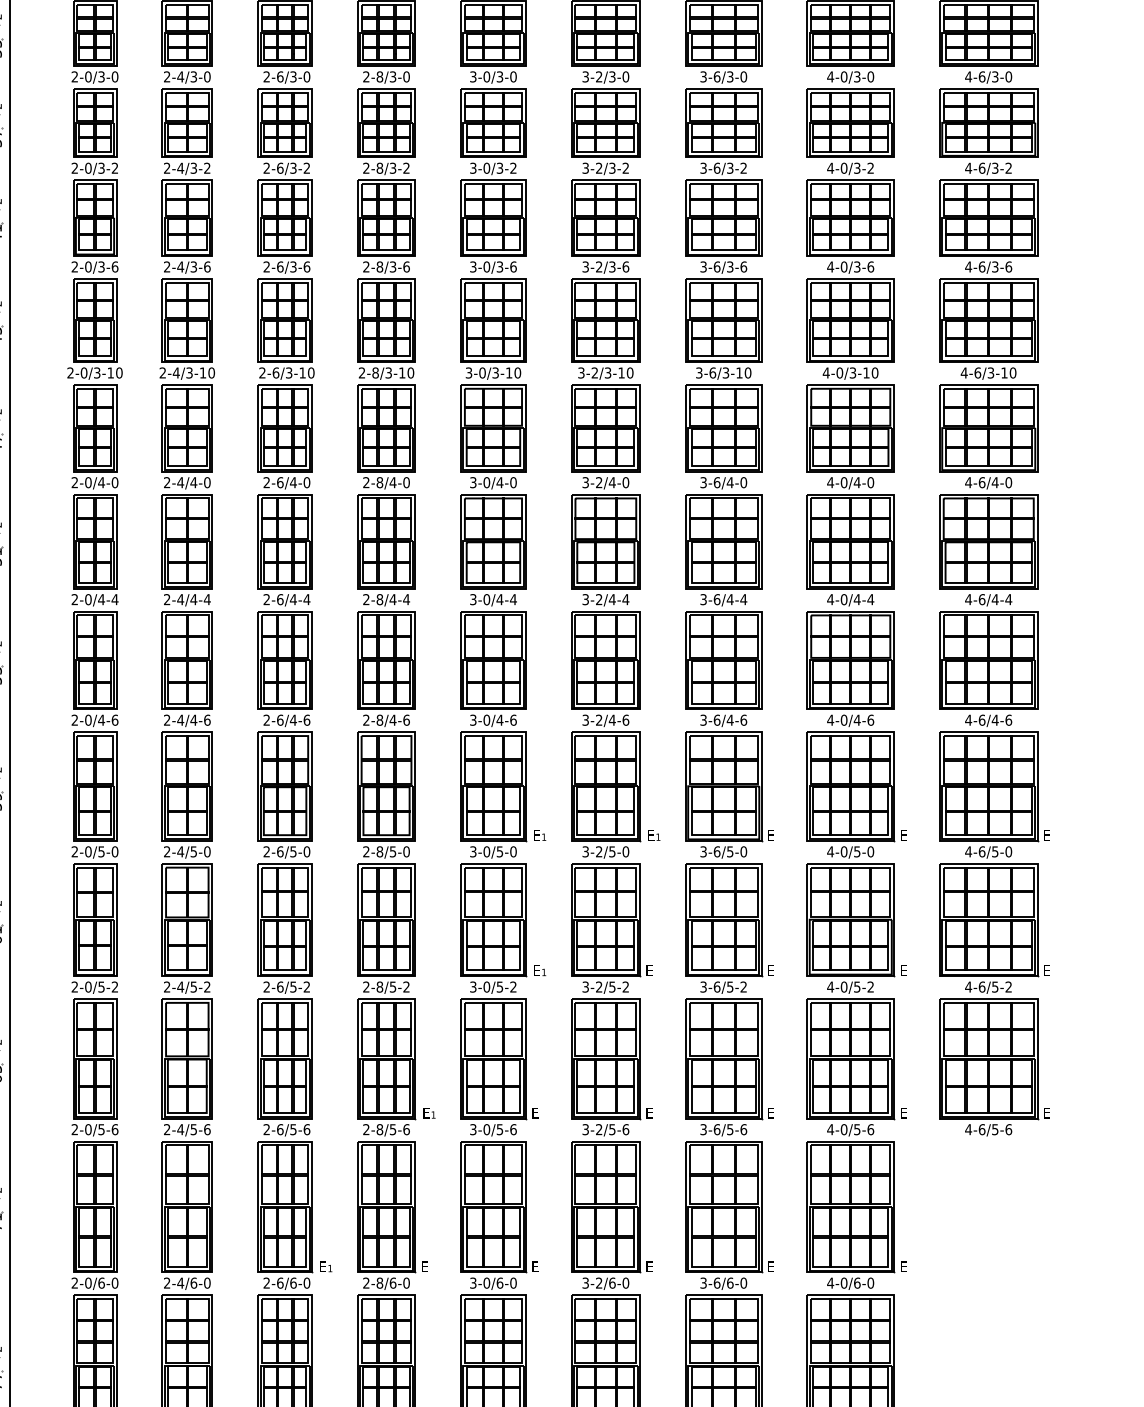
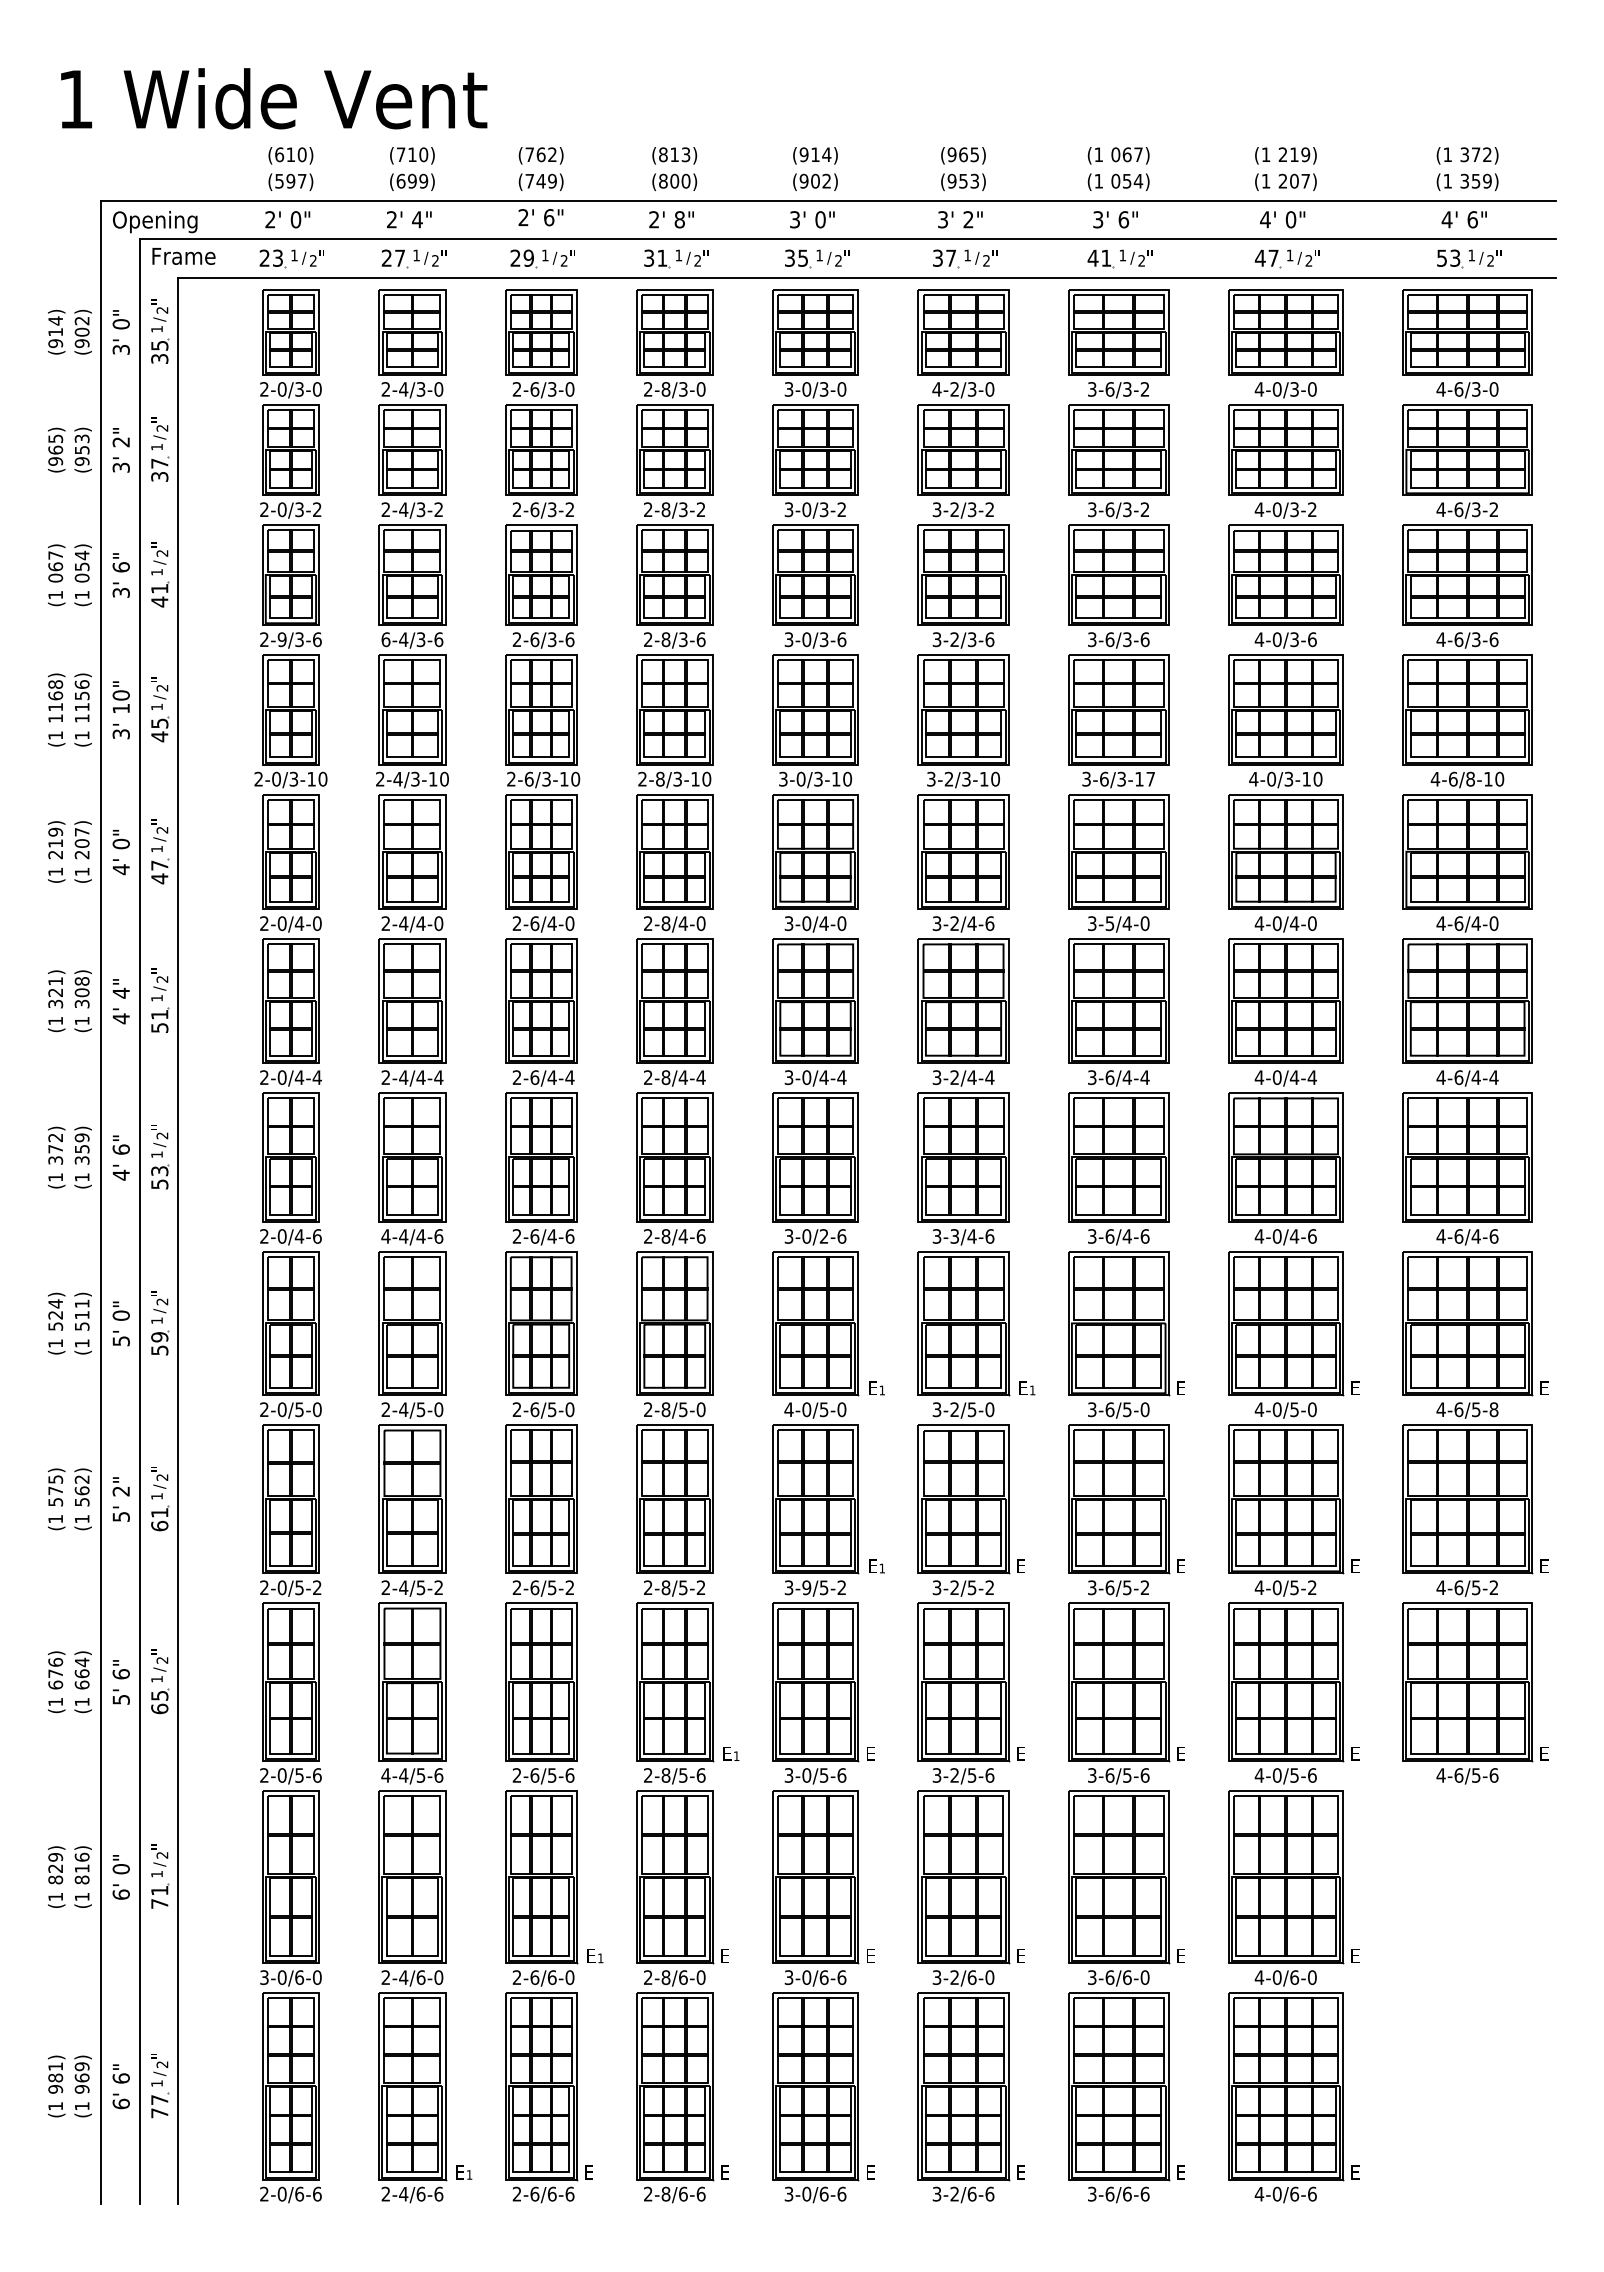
text: (585, 76) -> (936, 389), 3-2/3-0 -> 4-2/3-0
text: (743, 76) -> (1144, 389), 3-6/3-0 -> 3-6/3-2
text: (87, 266) -> (281, 639), 2-0/3-6 -> 2-9/3-6
text: (166, 266) -> (385, 639), 2-4/3-6 -> 6-4/3-6
text: (747, 372) -> (1150, 778), 3-6/3-10 -> 3-6/3-17
text: (990, 373) -> (1470, 779), 4-6/3-10 -> 4-6/8-10
text: (625, 482) -> (989, 923), 3-2/4-0 -> 3-2/4-6
text: (716, 482) -> (1109, 923), 3-6/4-0 -> 3-5/4-0
text: (166, 720) -> (385, 1236), 2-4/4-6 -> 4-4/4-6
text: (499, 720) -> (823, 1236), 3-0/4-6 -> 3-0/2-6
text: (599, 720) -> (954, 1236), 3-2/4-6 -> 3-3/4-6
text: (472, 851) -> (788, 1409), 3-0/5-0 -> 4-0/5-0
text: (1008, 851) -> (1493, 1409), 4-6/5-0 -> 4-6/5-8
text: (486, 986) -> (806, 1587), 3-0/5-2 -> 3-9/5-2
text: (166, 1129) -> (385, 1775), 2-4/5-6 -> 4-4/5-6
text: (74, 1283) -> (264, 1977), 2-0/6-0 -> 3-0/6-0
text: (513, 1283) -> (841, 1977), 3-0/6-0 -> 3-0/6-6

